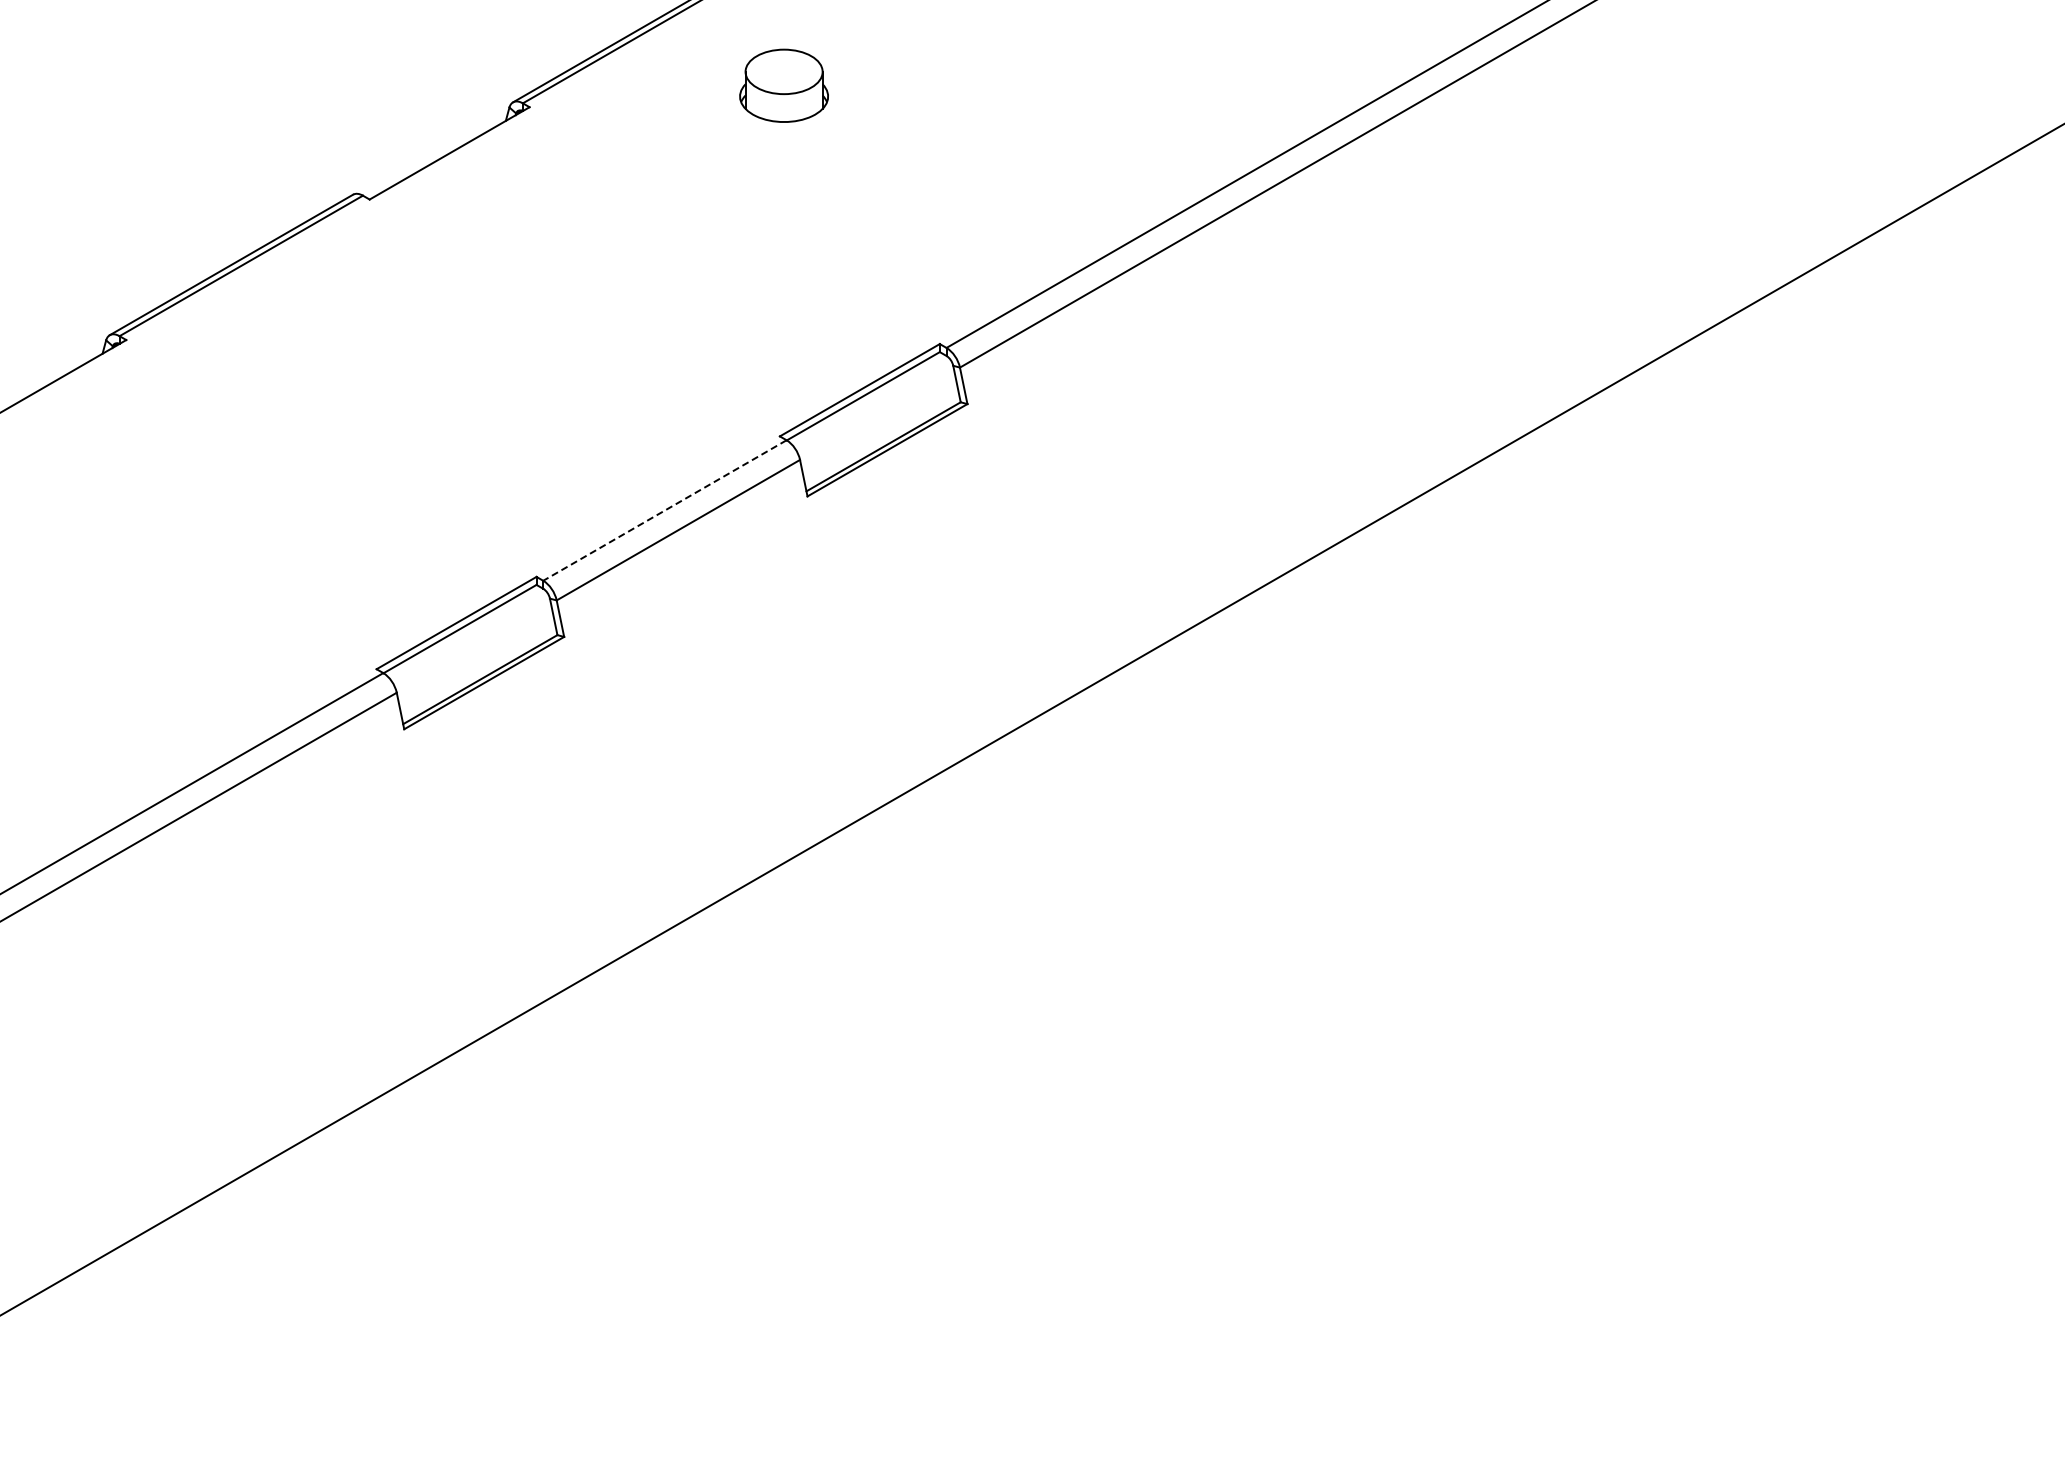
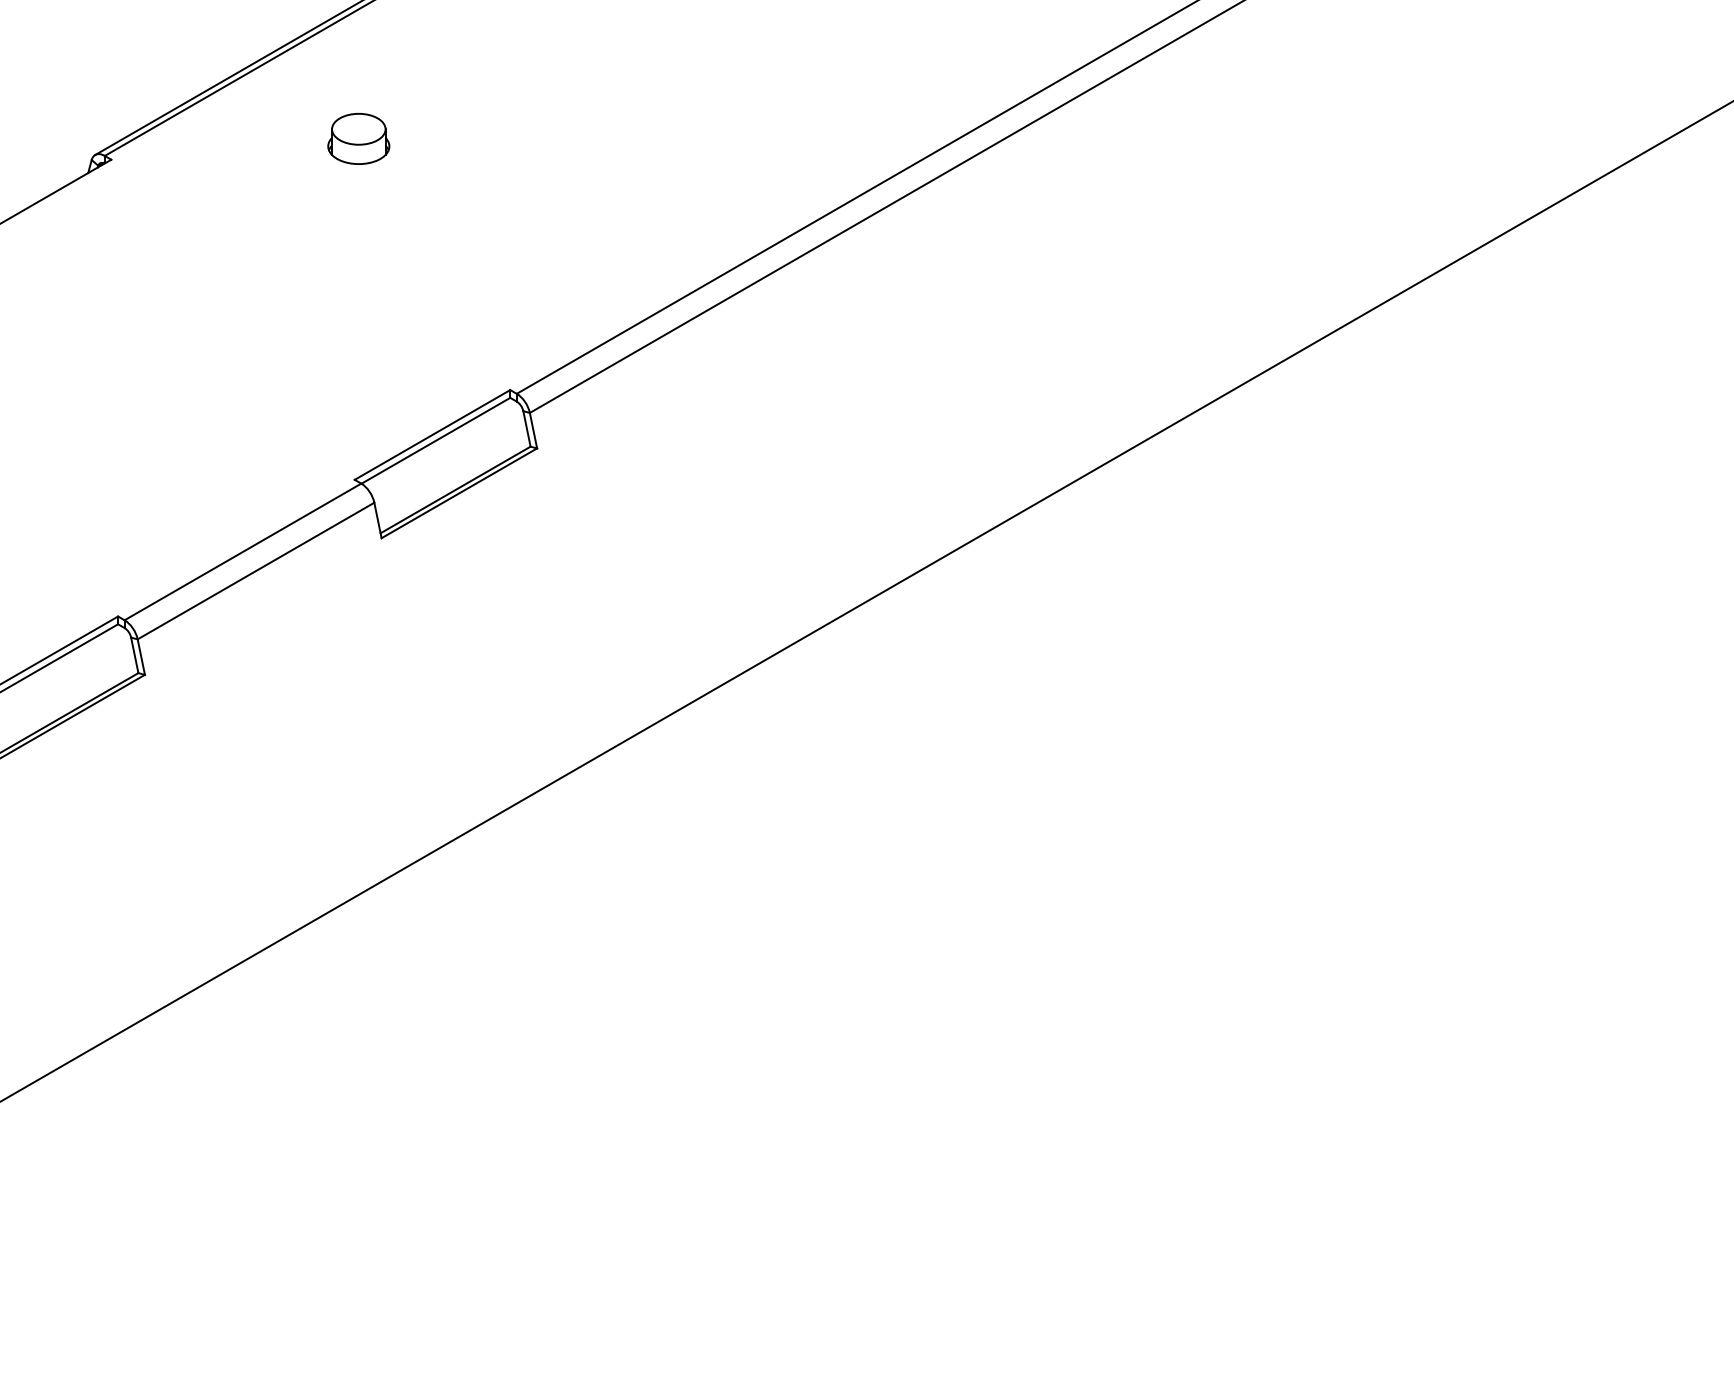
part: (783, 85) -> (358, 138), size x0.71
line: (664, 510) -> (242, 551), dashed -> solid

